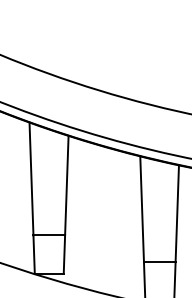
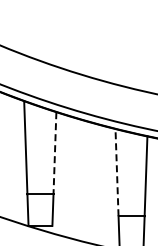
line: (66, 185) -> (54, 153), solid -> dashed
line: (142, 209) -> (117, 172), solid -> dashed

